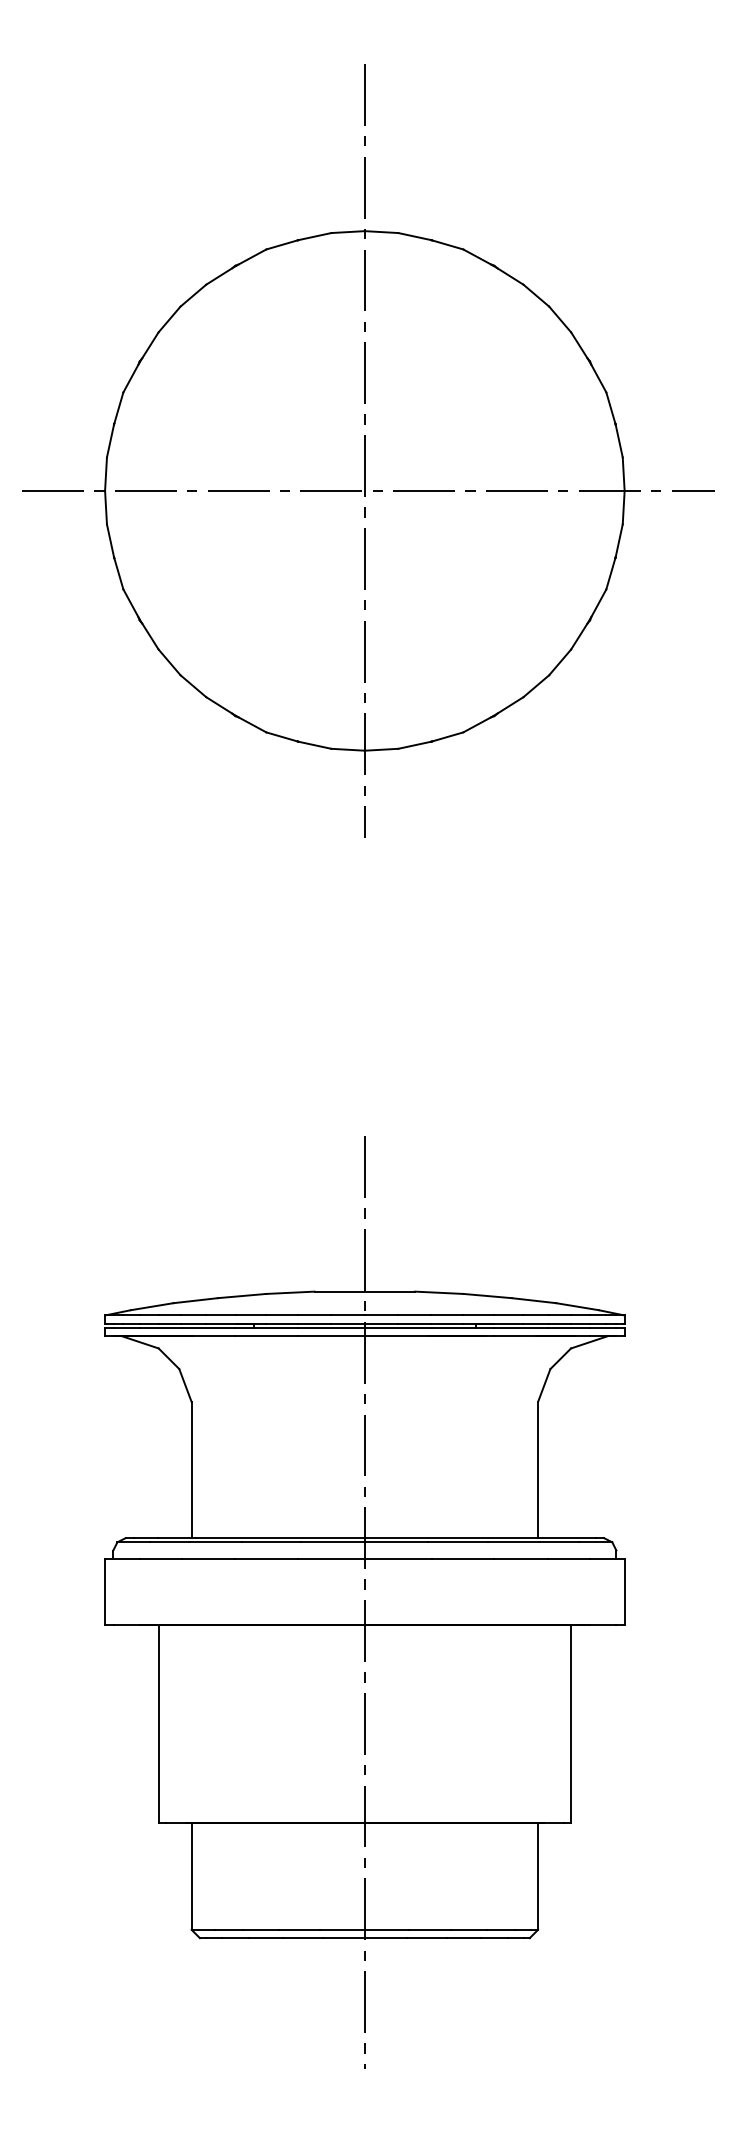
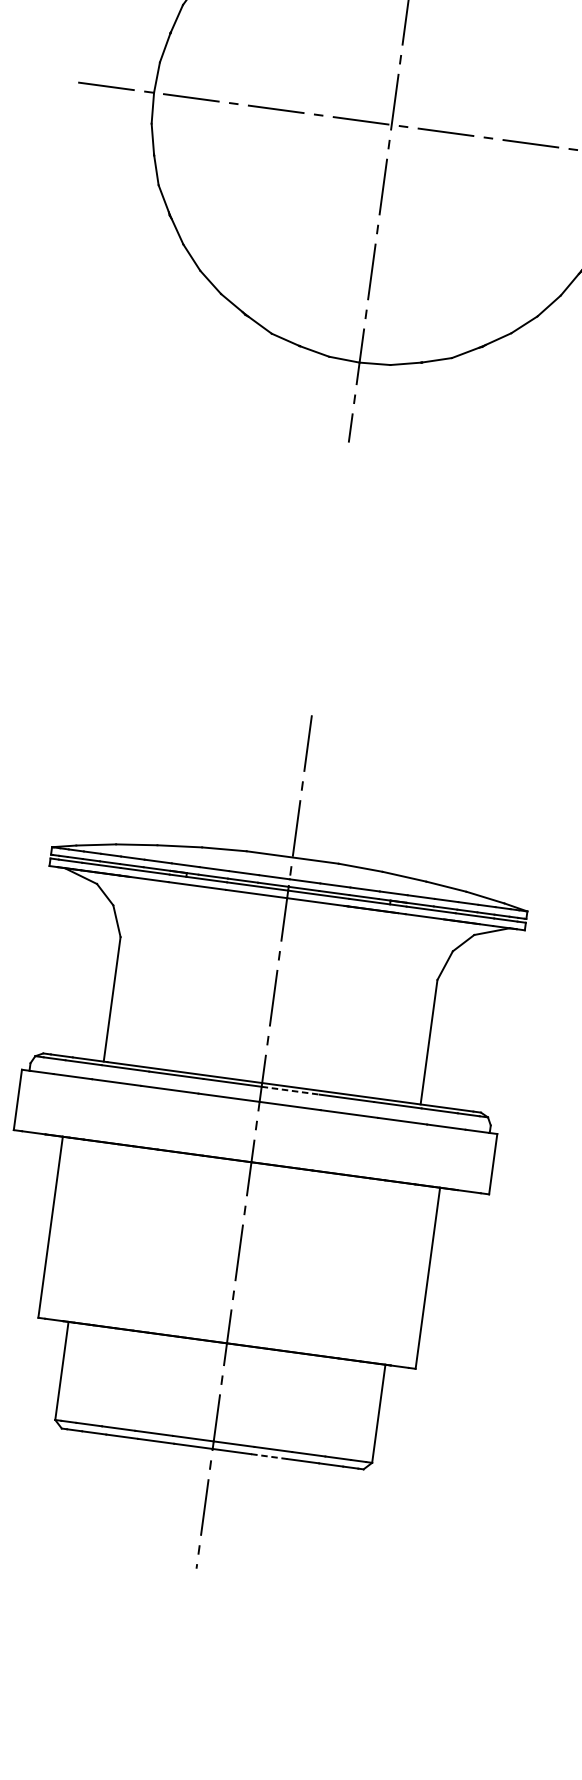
line: (396, 1542) -> (290, 1090), solid -> dashed
line: (426, 1938) -> (269, 1456), solid -> dashed

